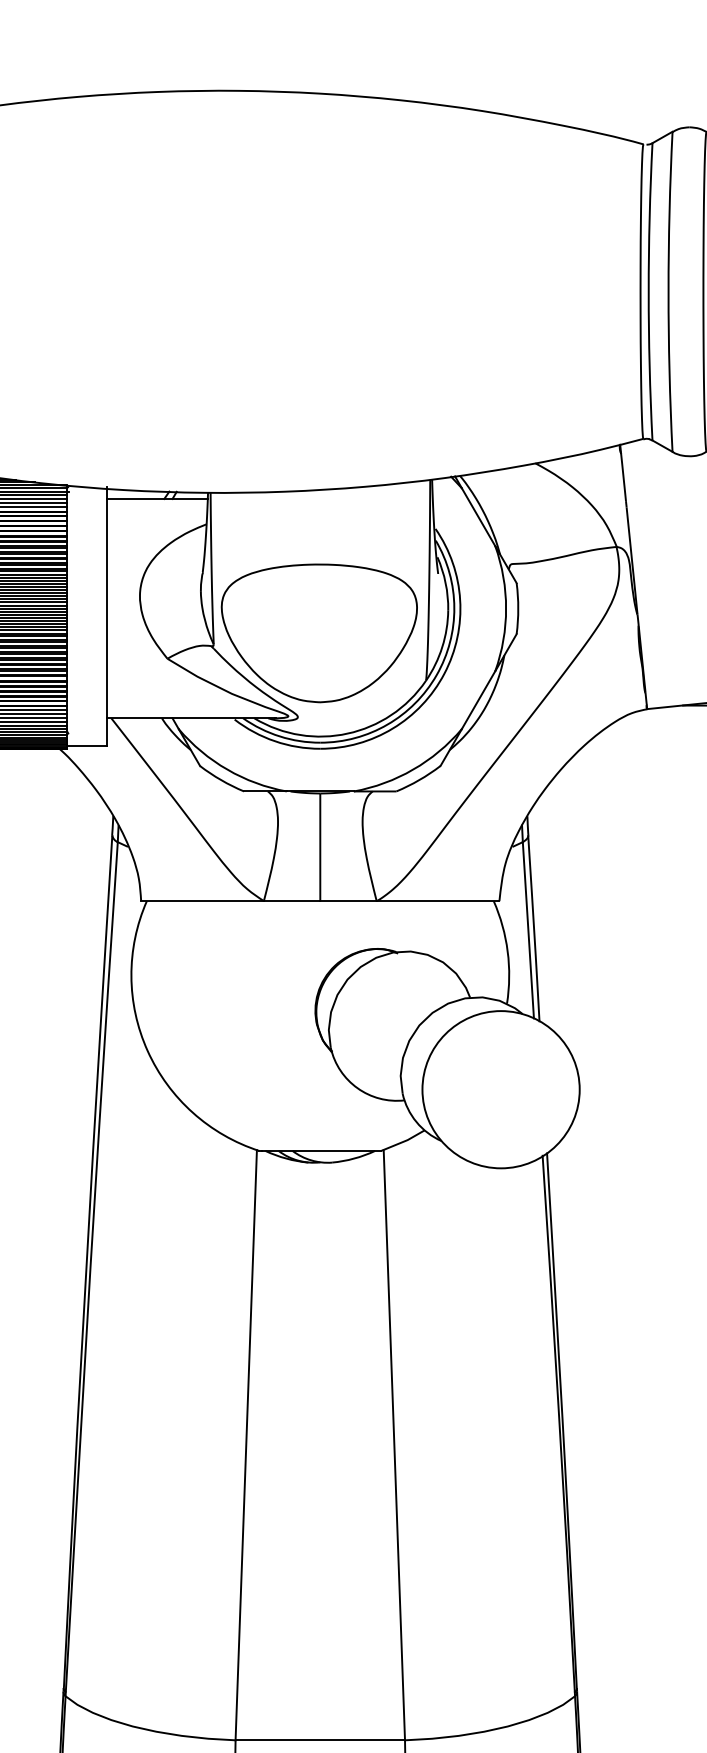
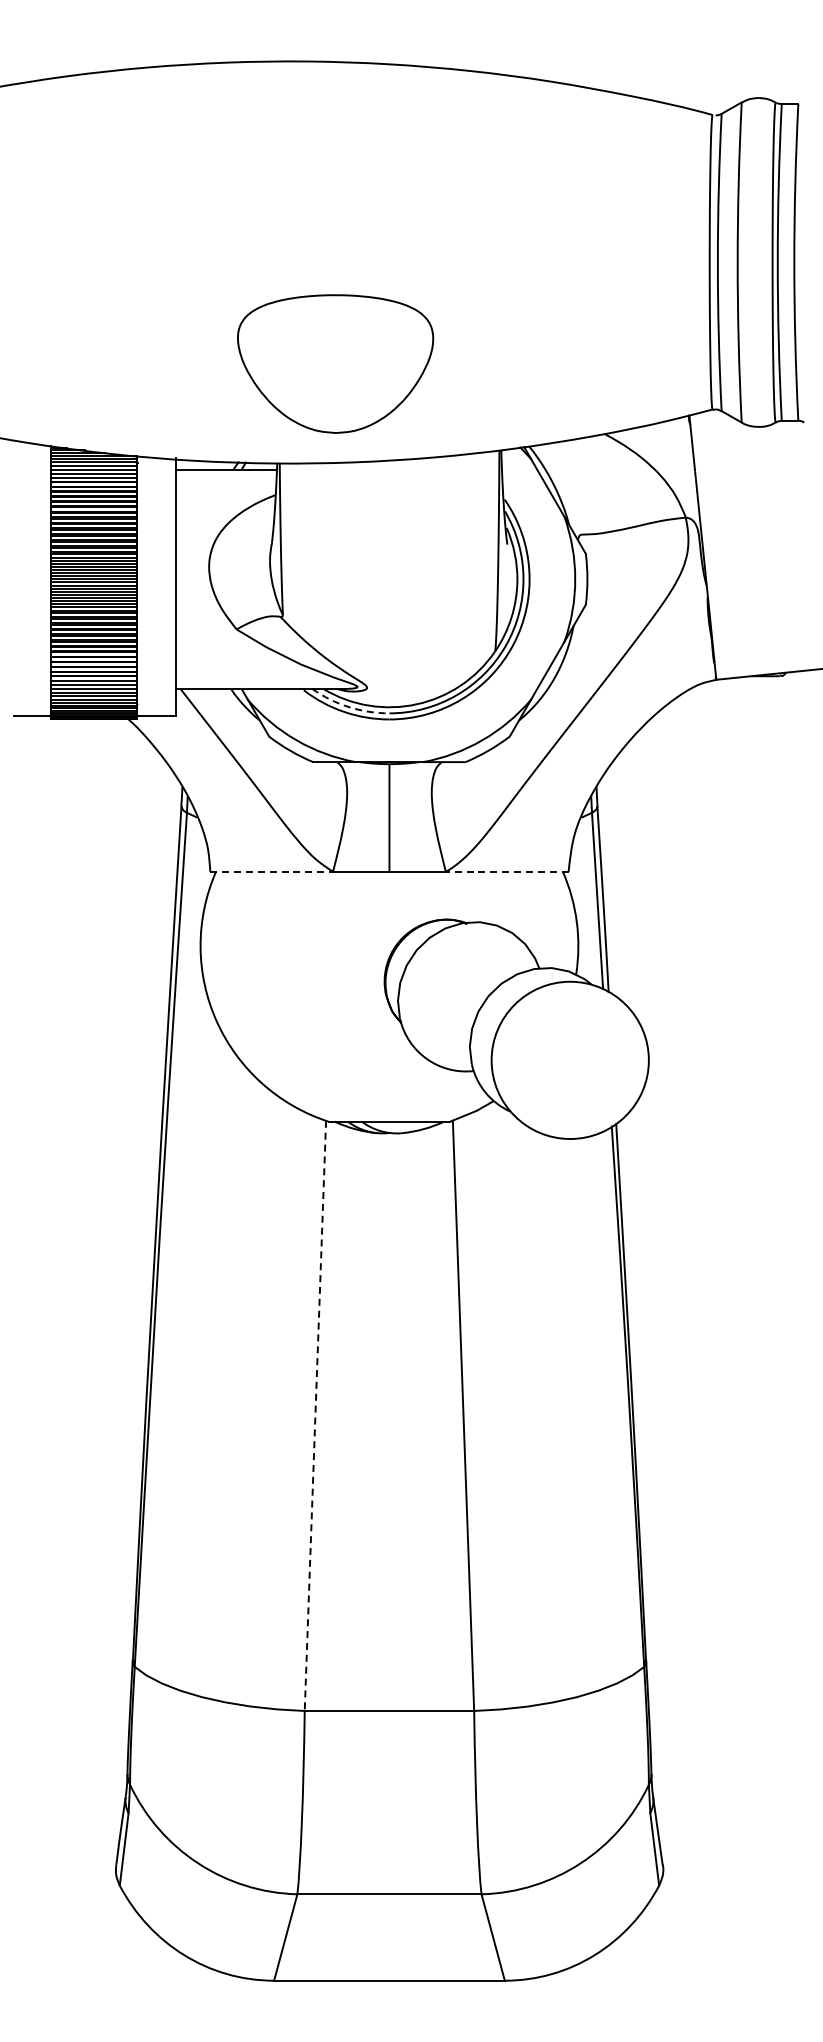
part: (319, 632) -> (335, 363), moved
arc: (280, 736) -> (349, 707), solid -> dashed
line: (203, 900) -> (272, 871), solid -> dashed
line: (437, 900) -> (506, 871), solid -> dashed
line: (246, 1445) -> (315, 1416), solid -> dashed

